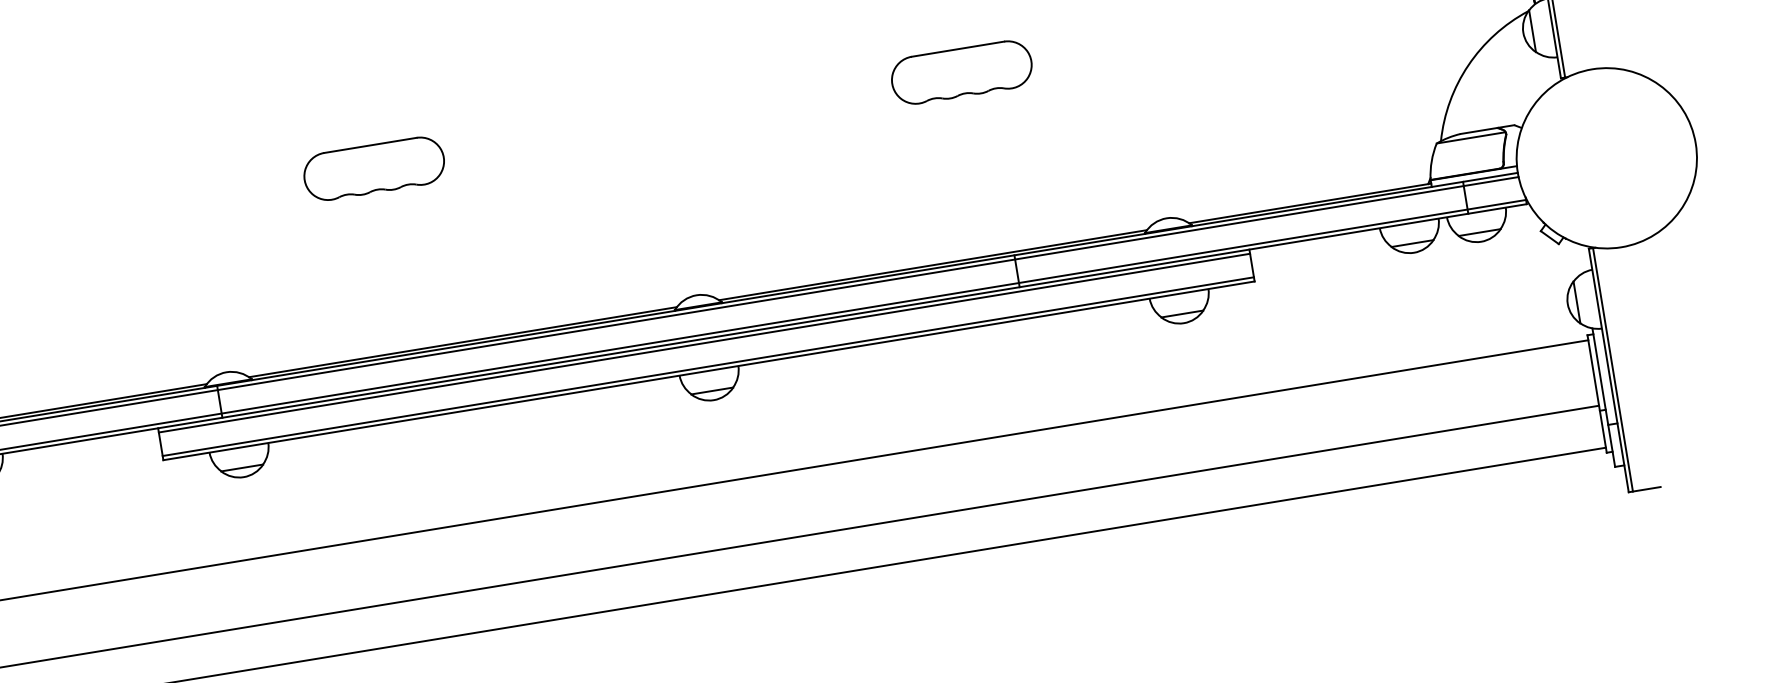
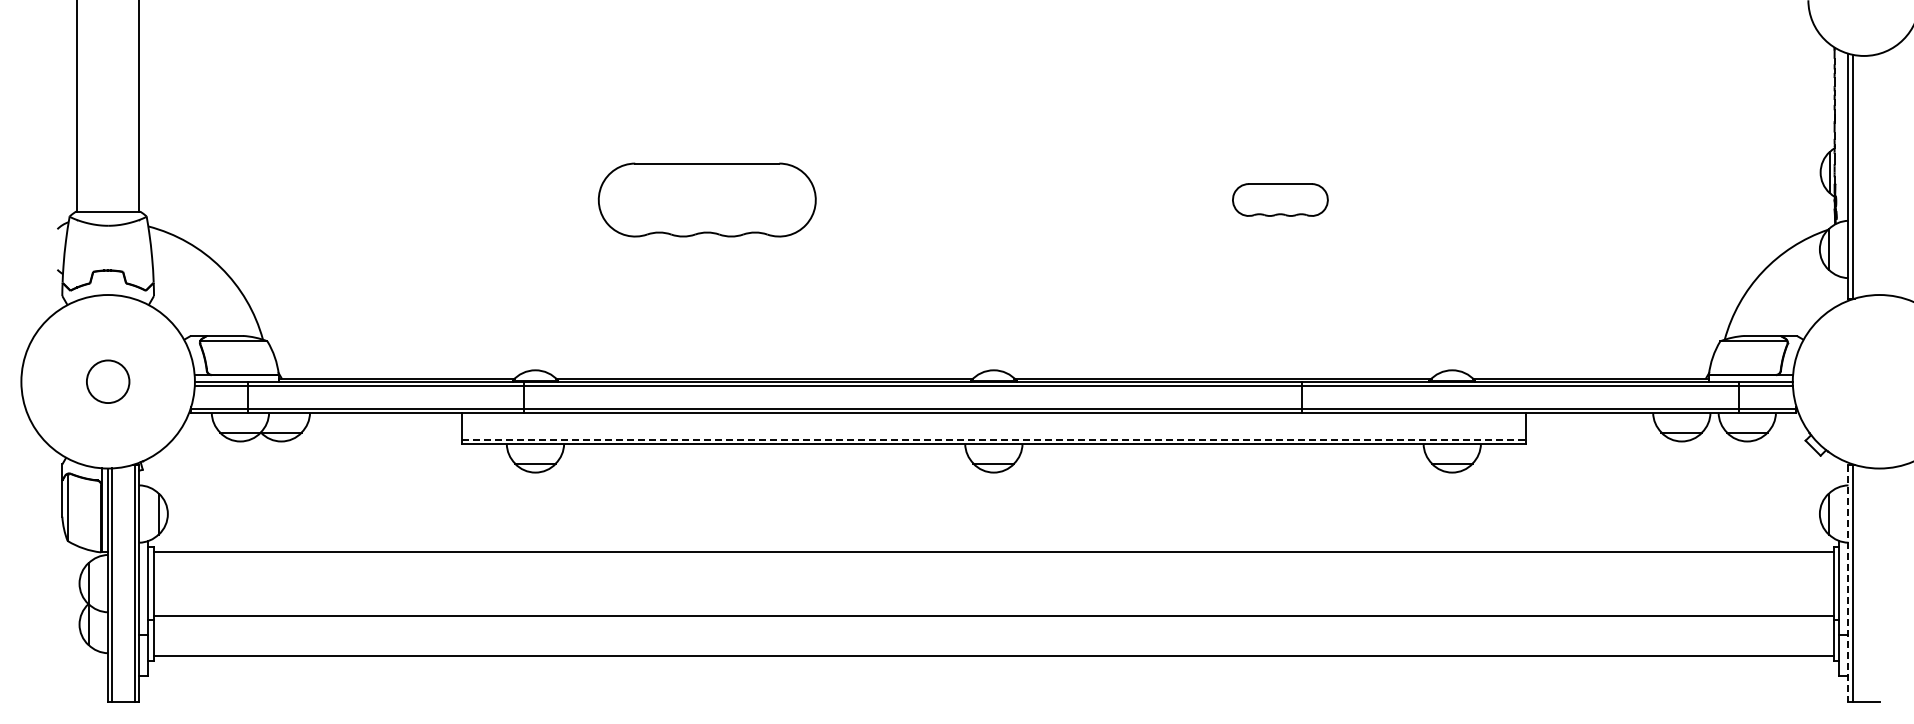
part: (961, 72) -> (1280, 199), size x0.7
part: (374, 168) -> (707, 199), size x1.6
line: (704, 342) -> (993, 416), removed
line: (708, 366) -> (994, 439), solid -> dashed
line: (1608, 370) -> (1848, 583), solid -> dashed

